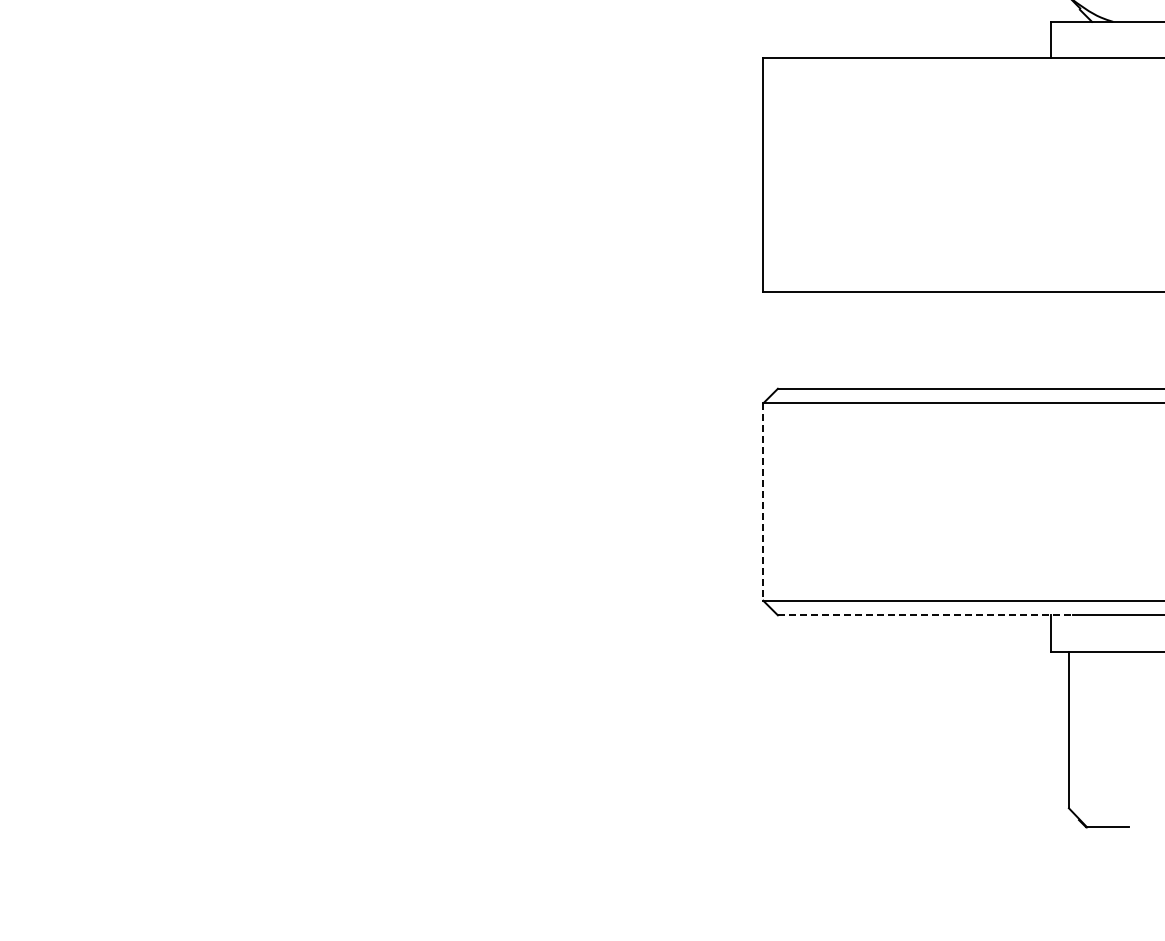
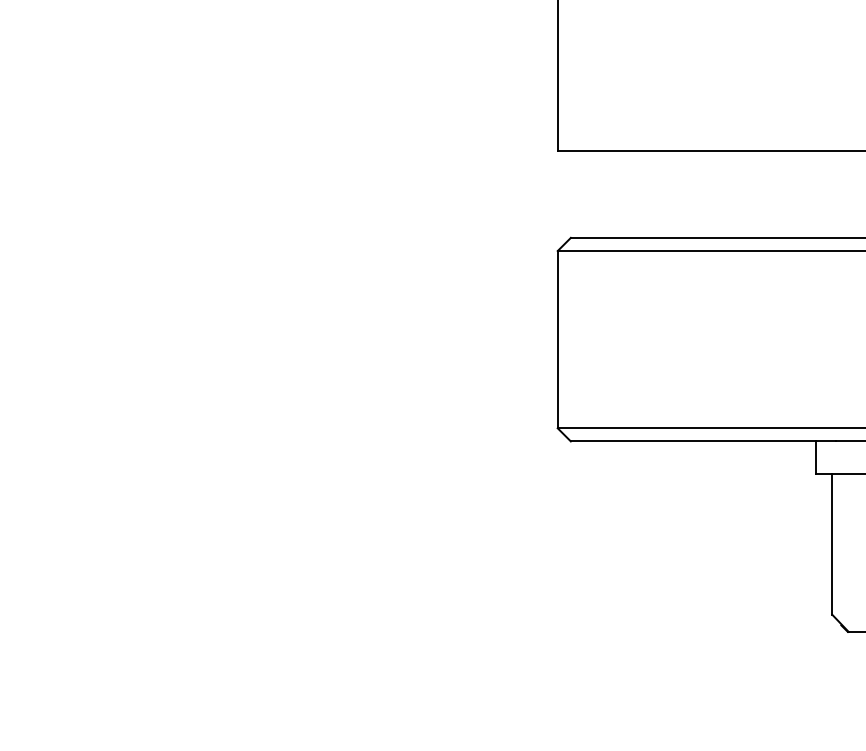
line: (763, 502) -> (557, 340), dashed -> solid
line: (925, 615) -> (703, 441), dashed -> solid

